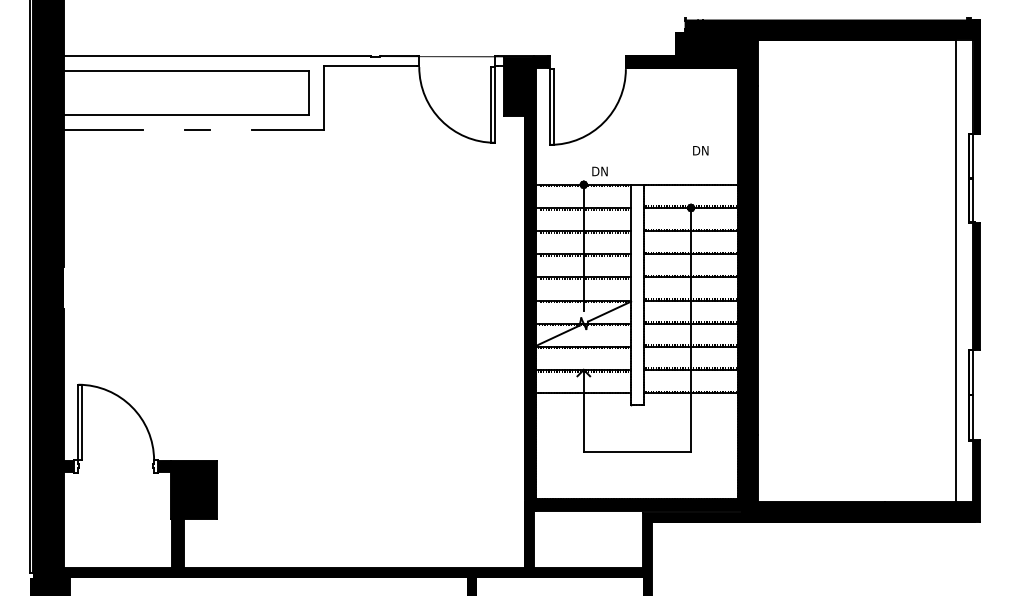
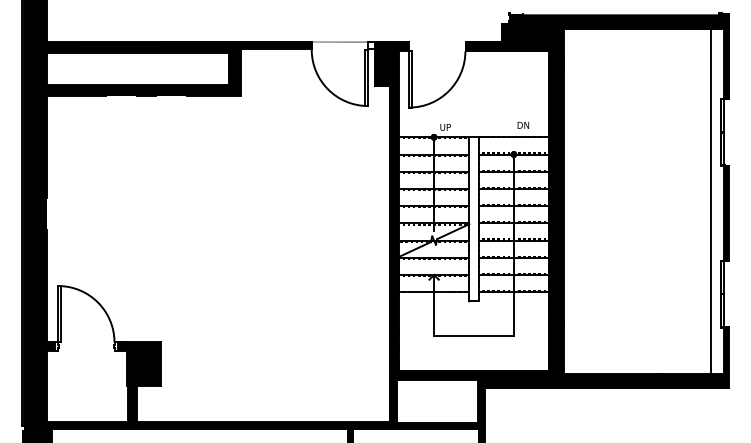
fill: (240, 92) -> (178, 68), added
text: (700, 150) -> (523, 125), moved
text: (599, 171) -> (445, 127), DN -> UP

